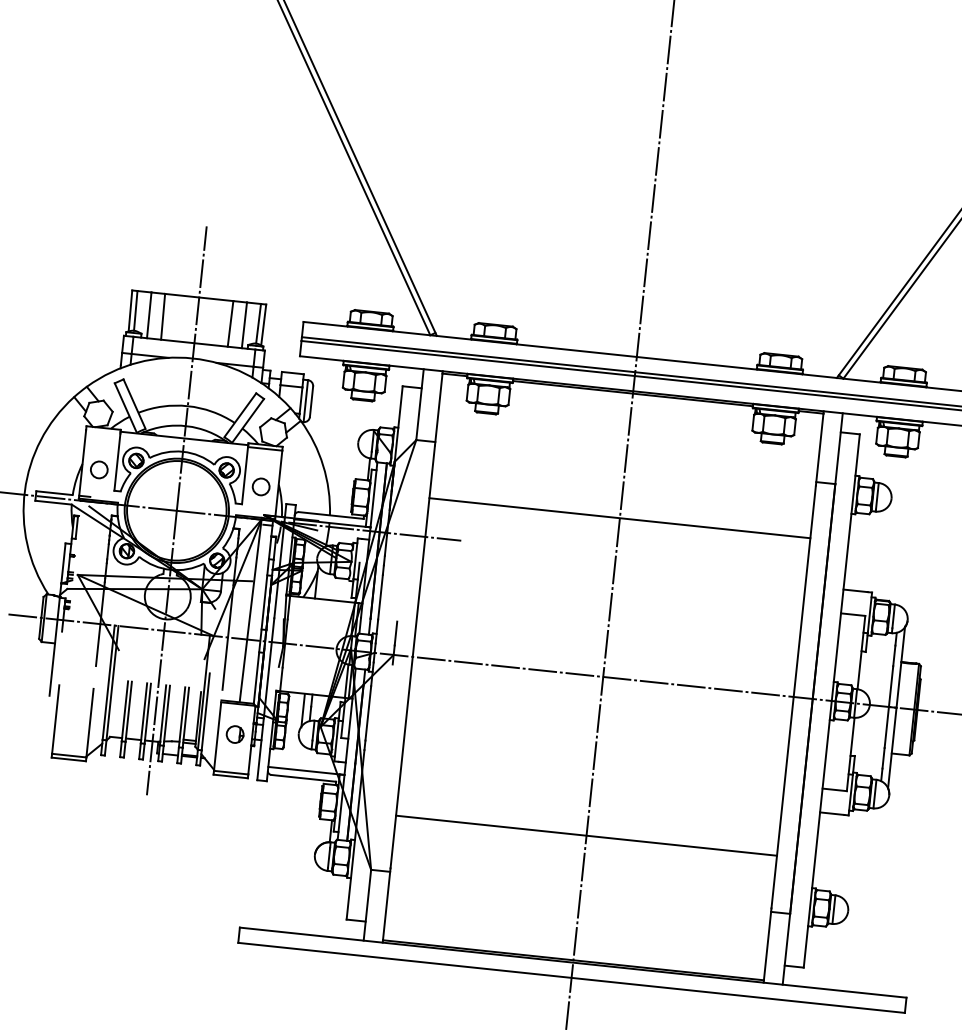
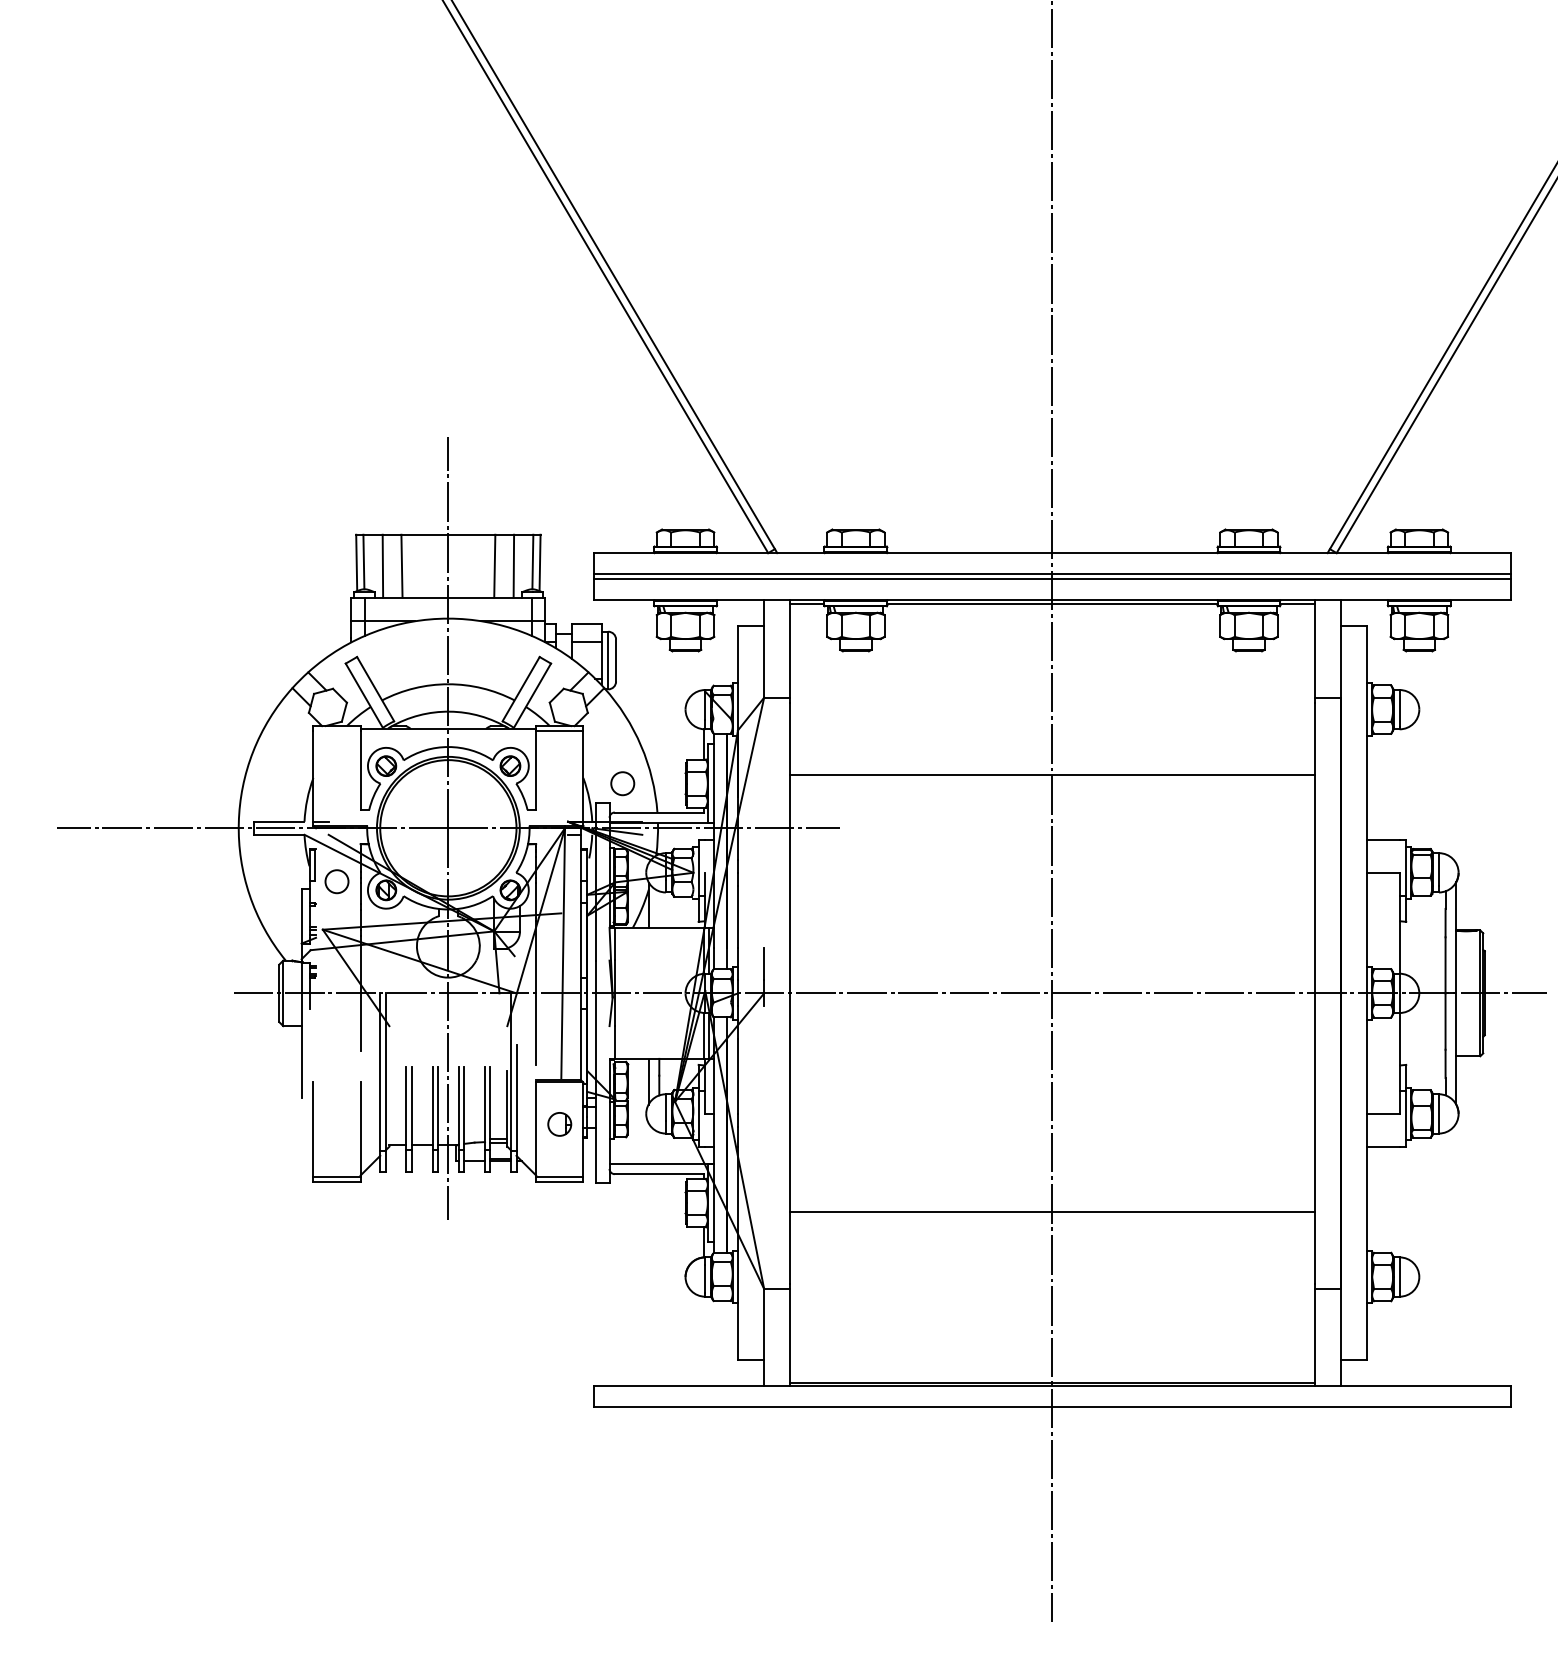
circle: (98, 469) -> (336, 881), moved
circle: (260, 486) -> (622, 783), moved

